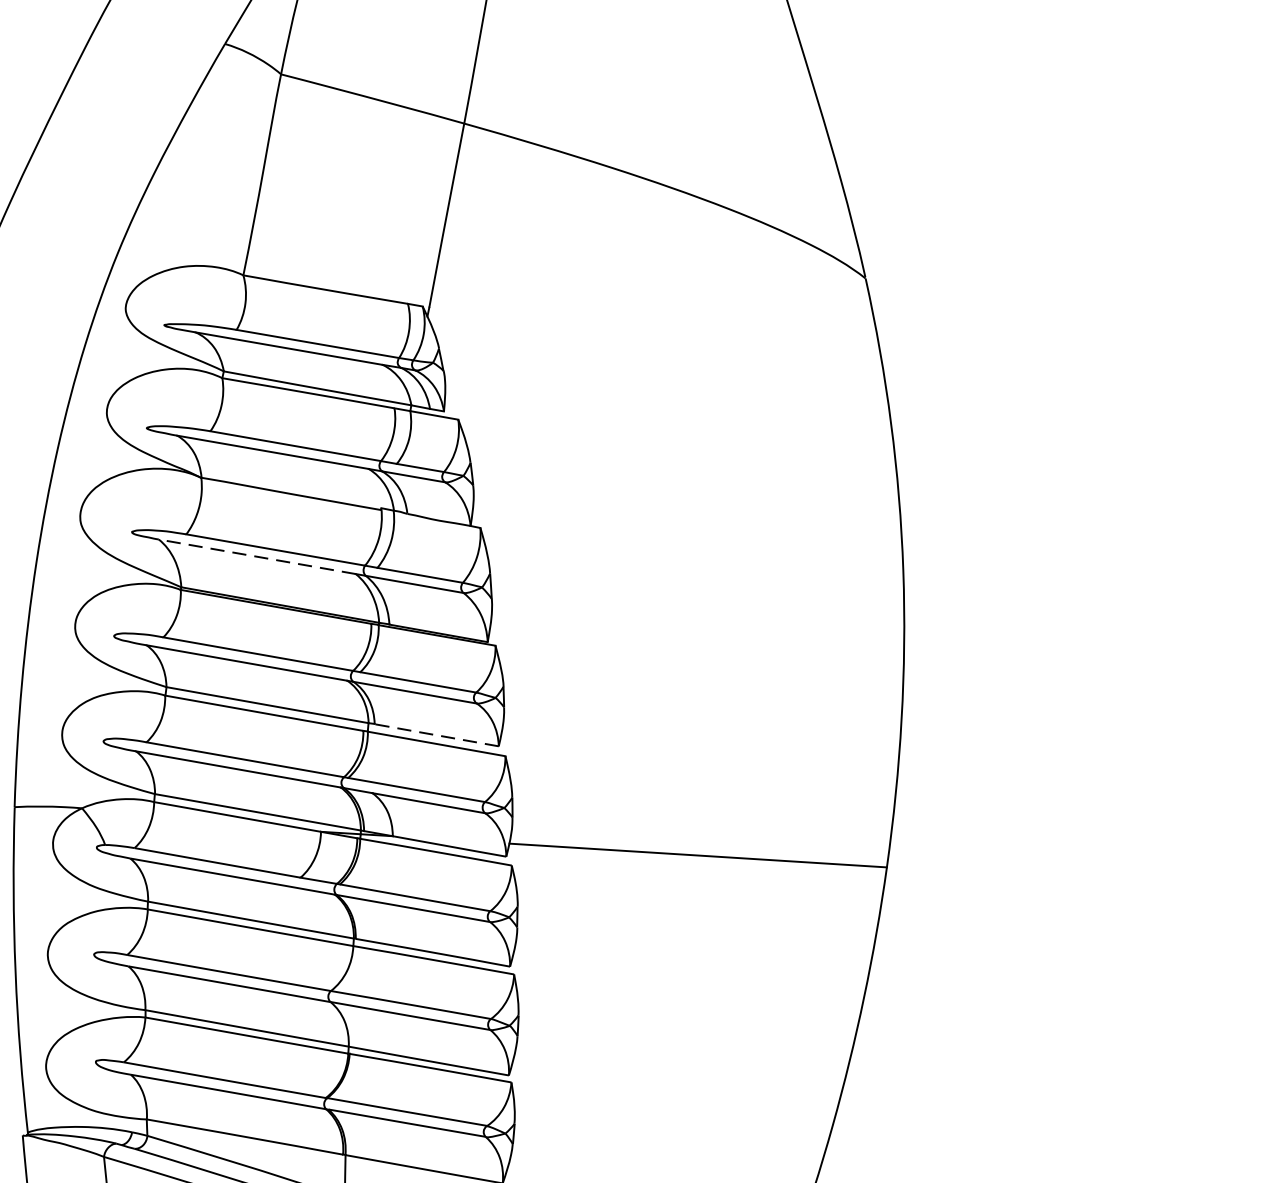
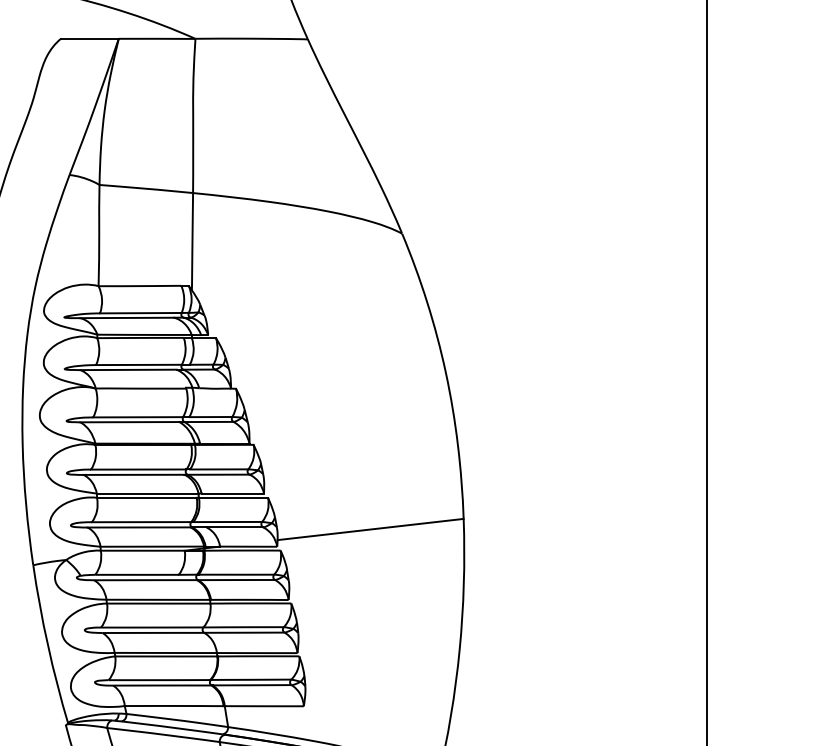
line: (256, 557) -> (129, 422), dashed -> solid
line: (436, 734) -> (232, 493), dashed -> solid

